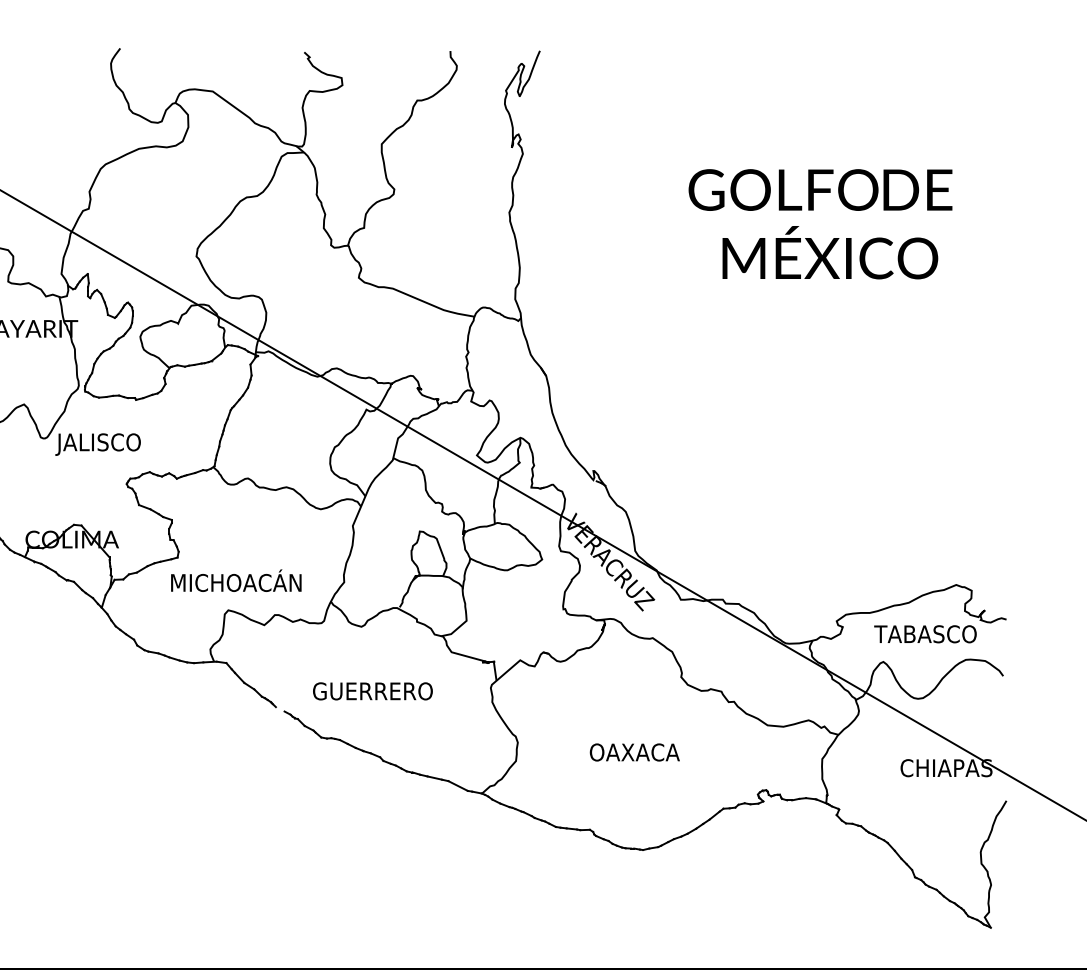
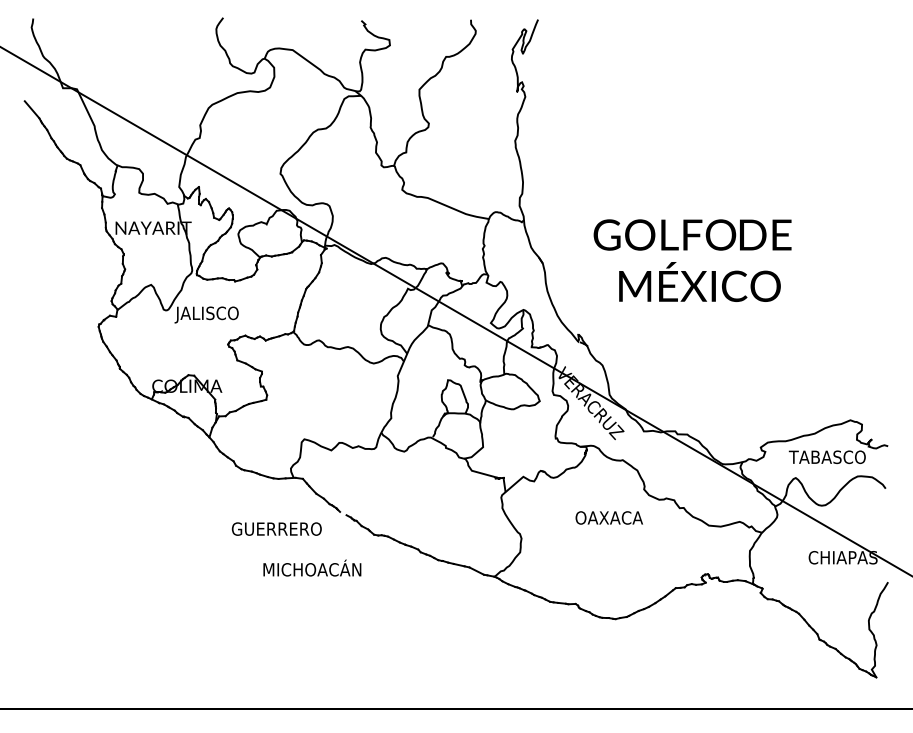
text: (820, 224) -> (692, 260), moved
text: (236, 579) -> (312, 567), moved
text: (372, 690) -> (276, 528), moved
text: (633, 751) -> (608, 517), moved

